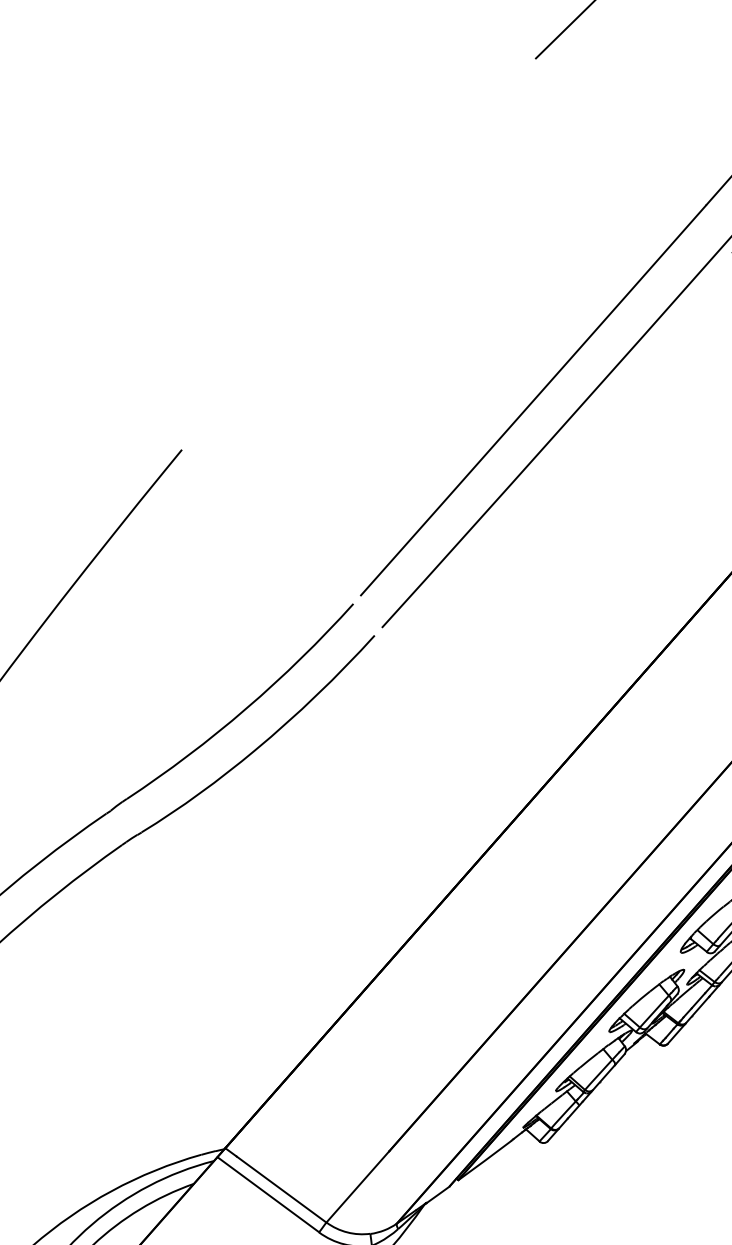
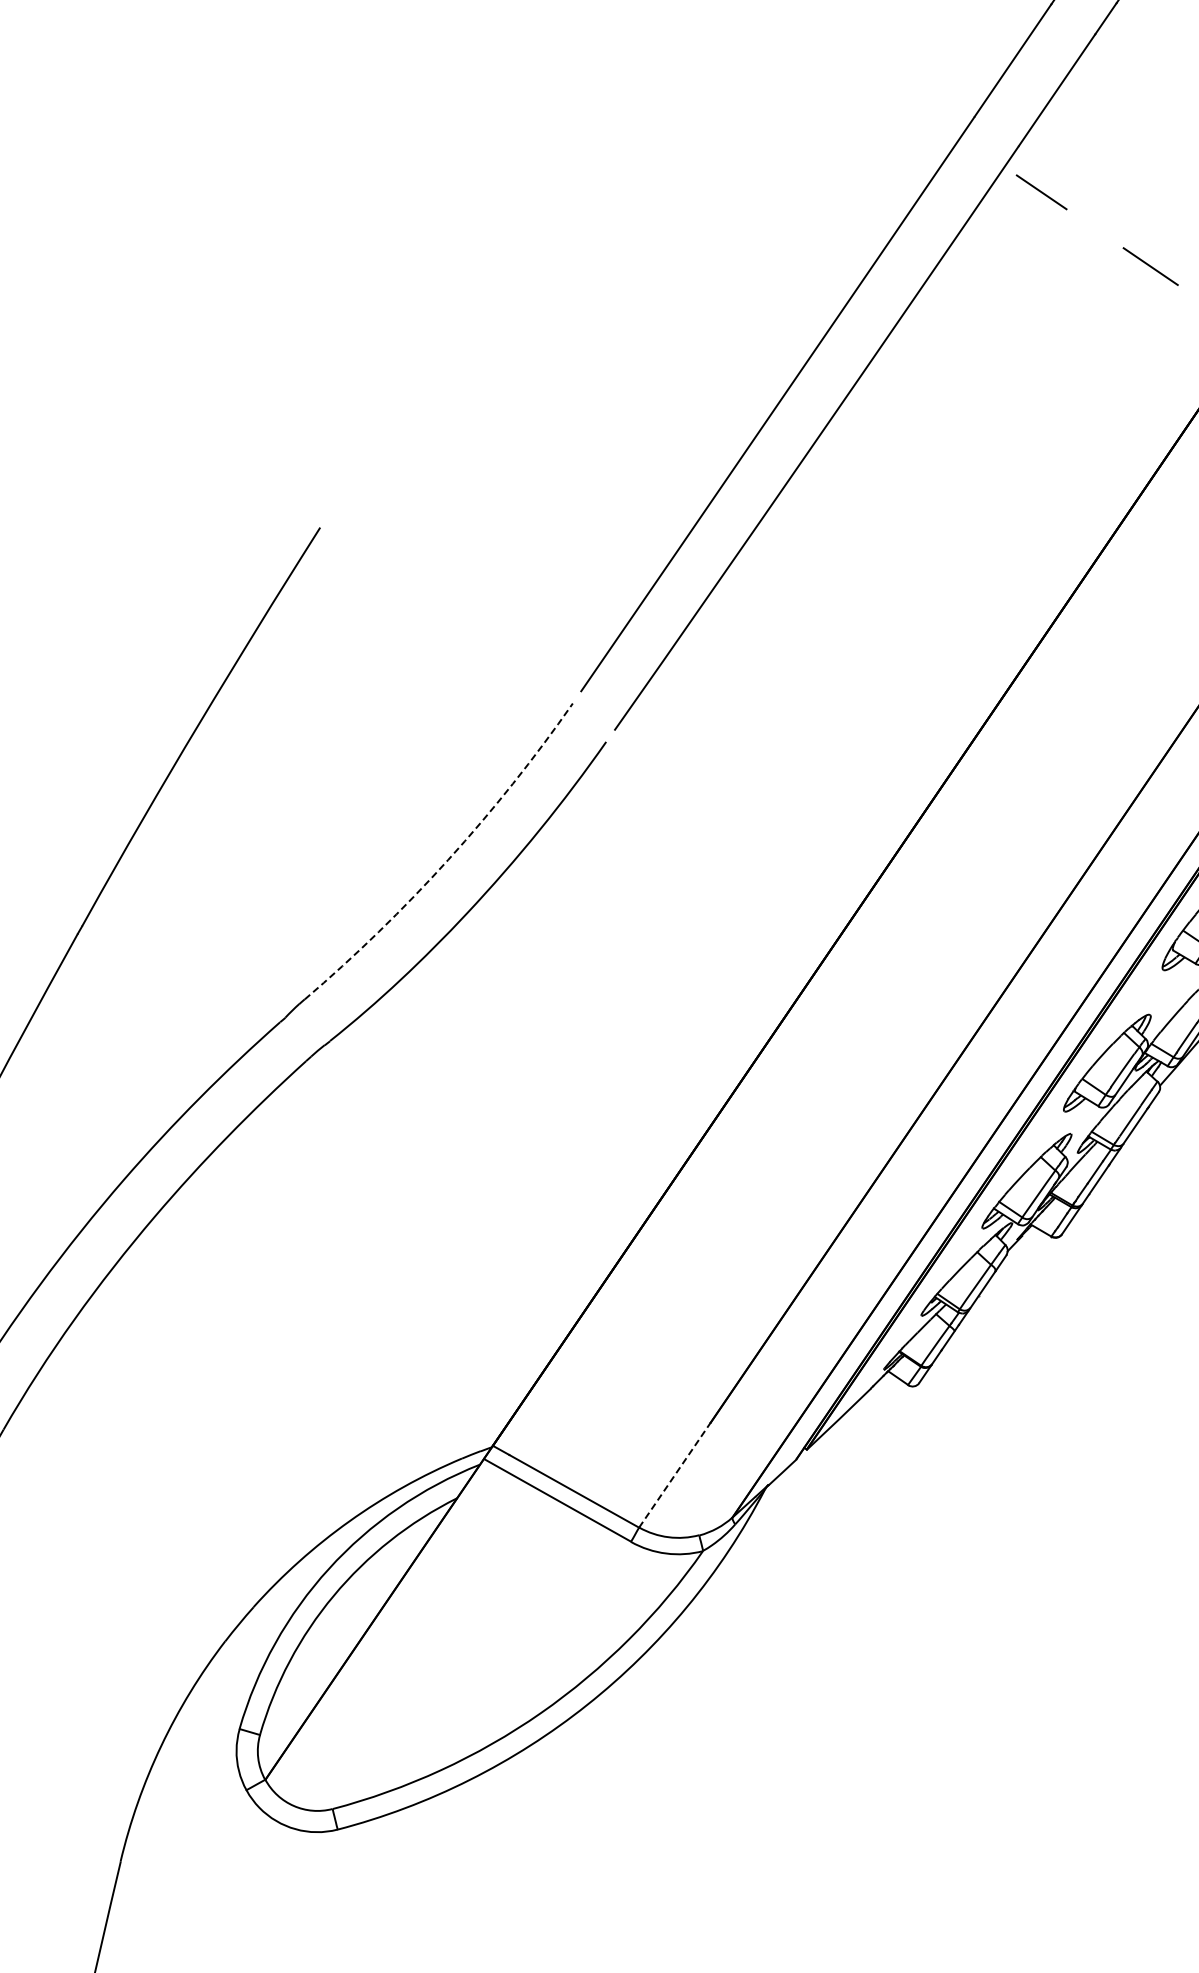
arc: (246, 708) -> (448, 859), solid -> dashed
line: (357, 1187) -> (674, 1475), solid -> dashed

